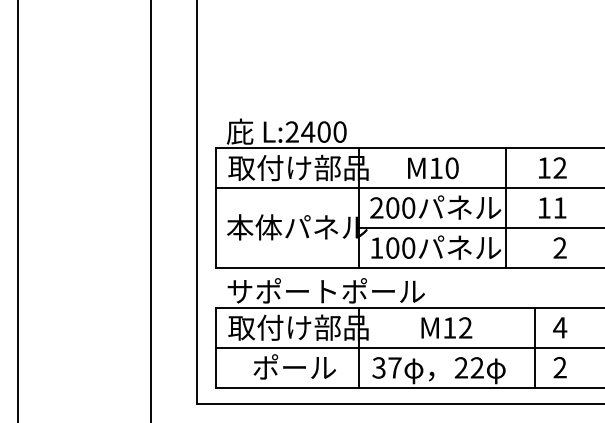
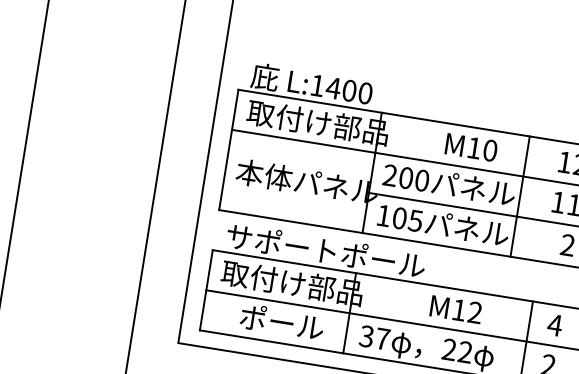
text: (291, 131) -> (316, 84), L:2400 -> L:1400
text: (433, 168) -> (471, 147), moved
text: (408, 247) -> (415, 220), 100 -> 105
text: (446, 327) -> (456, 309), moved

